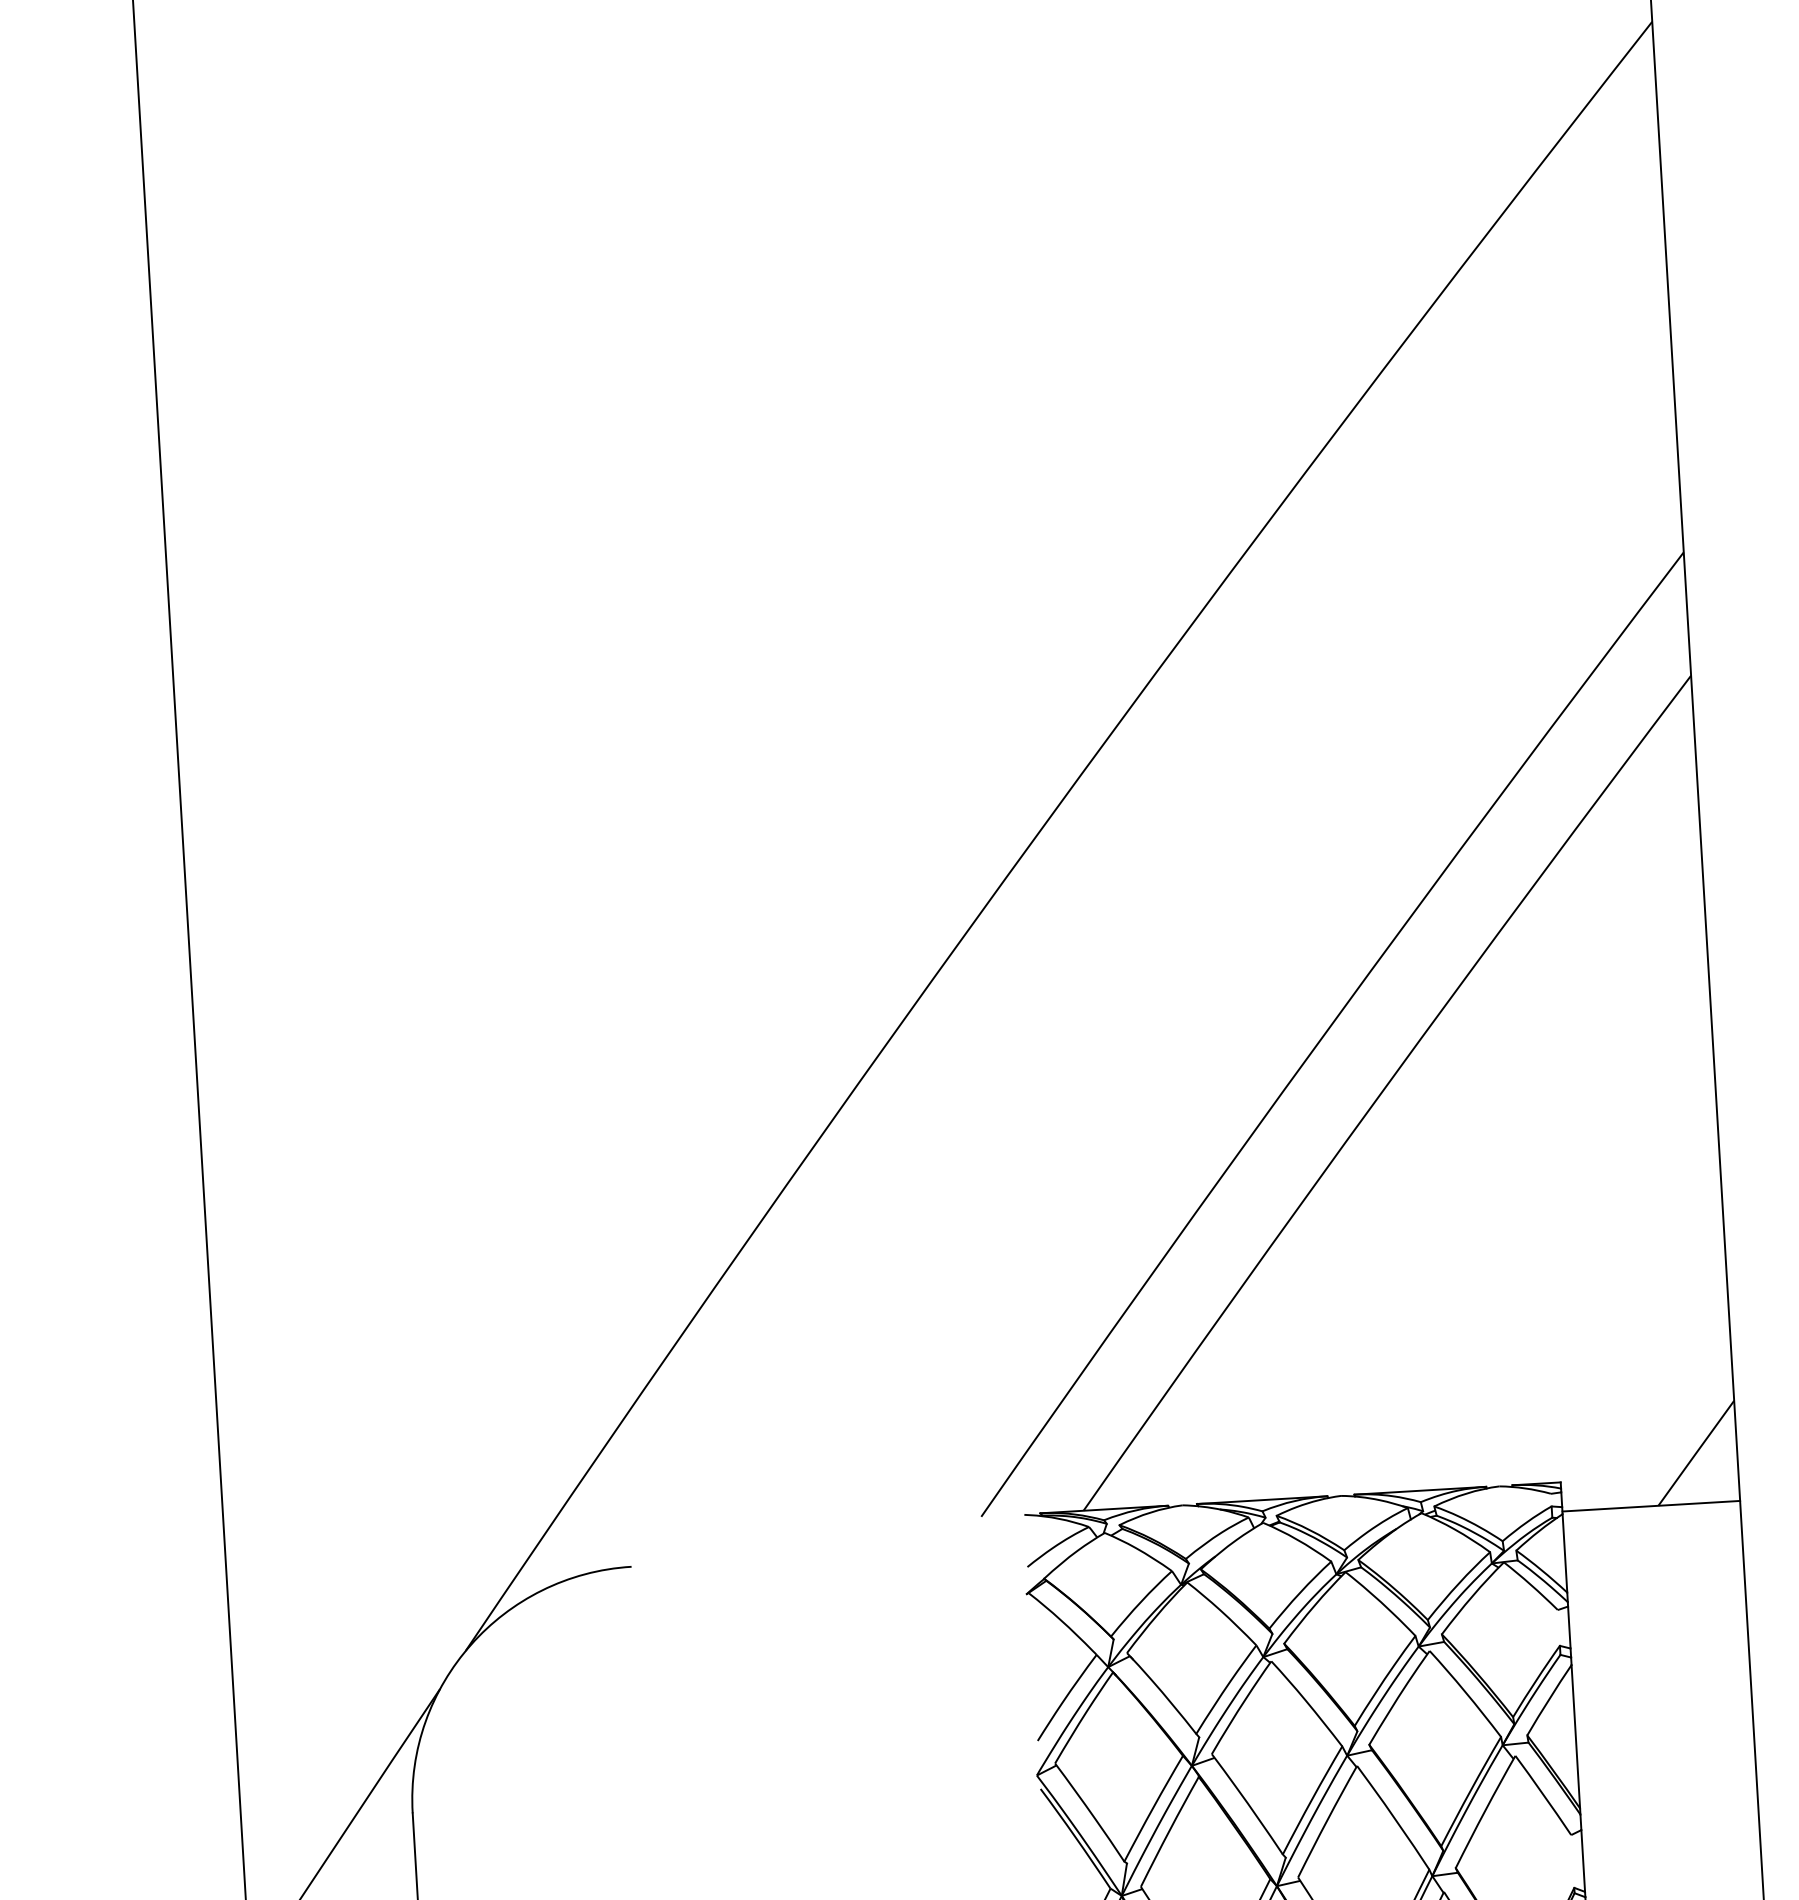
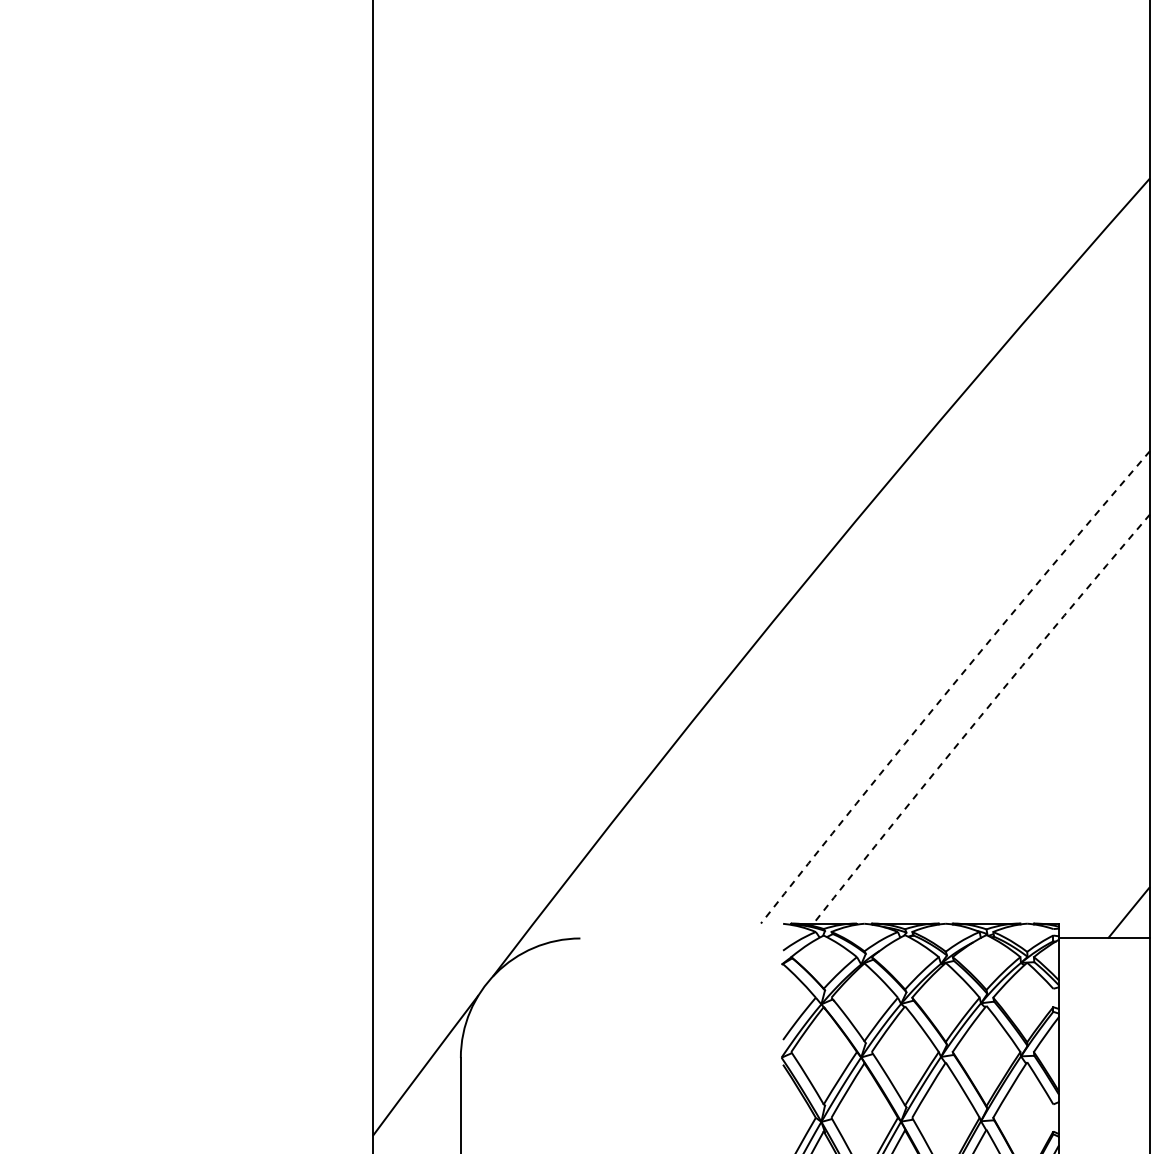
arc: (1326, 1031) -> (952, 685), solid -> dashed
arc: (1382, 1090) -> (979, 717), solid -> dashed

